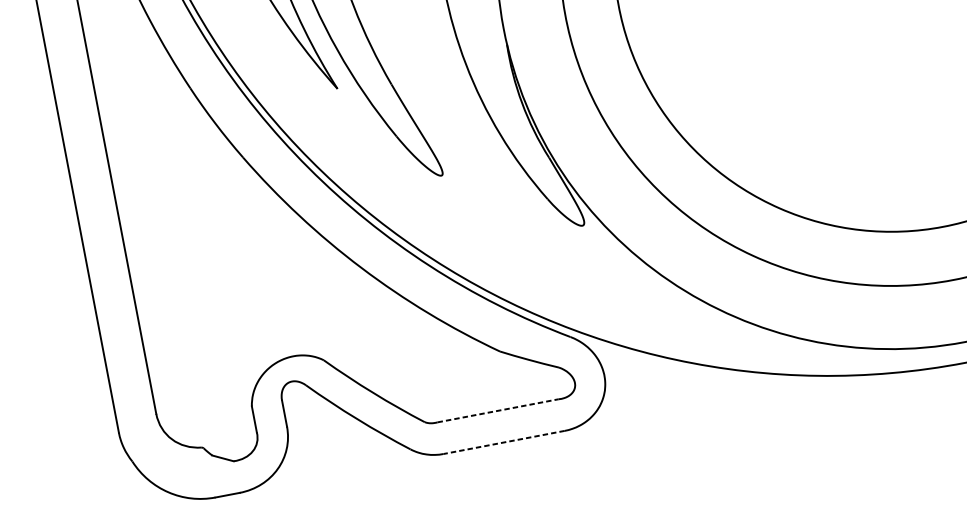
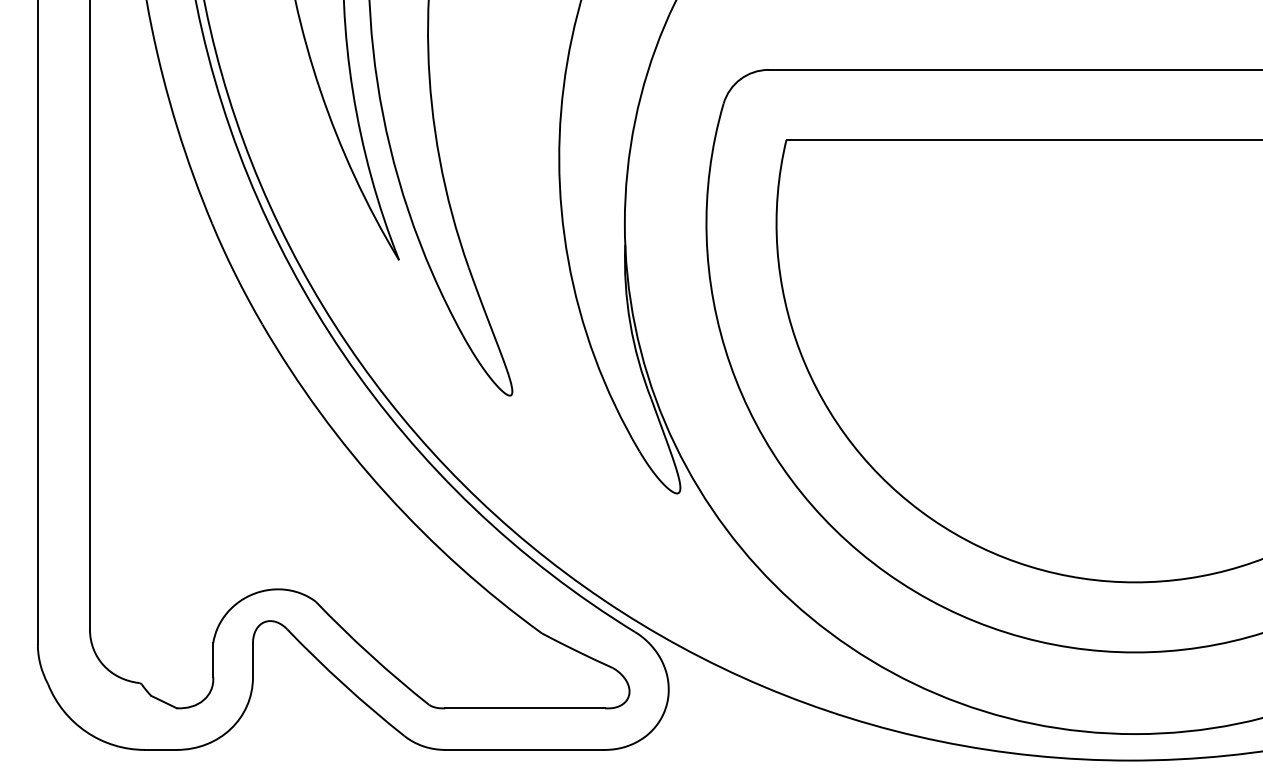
line: (498, 410) -> (525, 708), dashed -> solid
line: (504, 442) -> (525, 749), dashed -> solid

